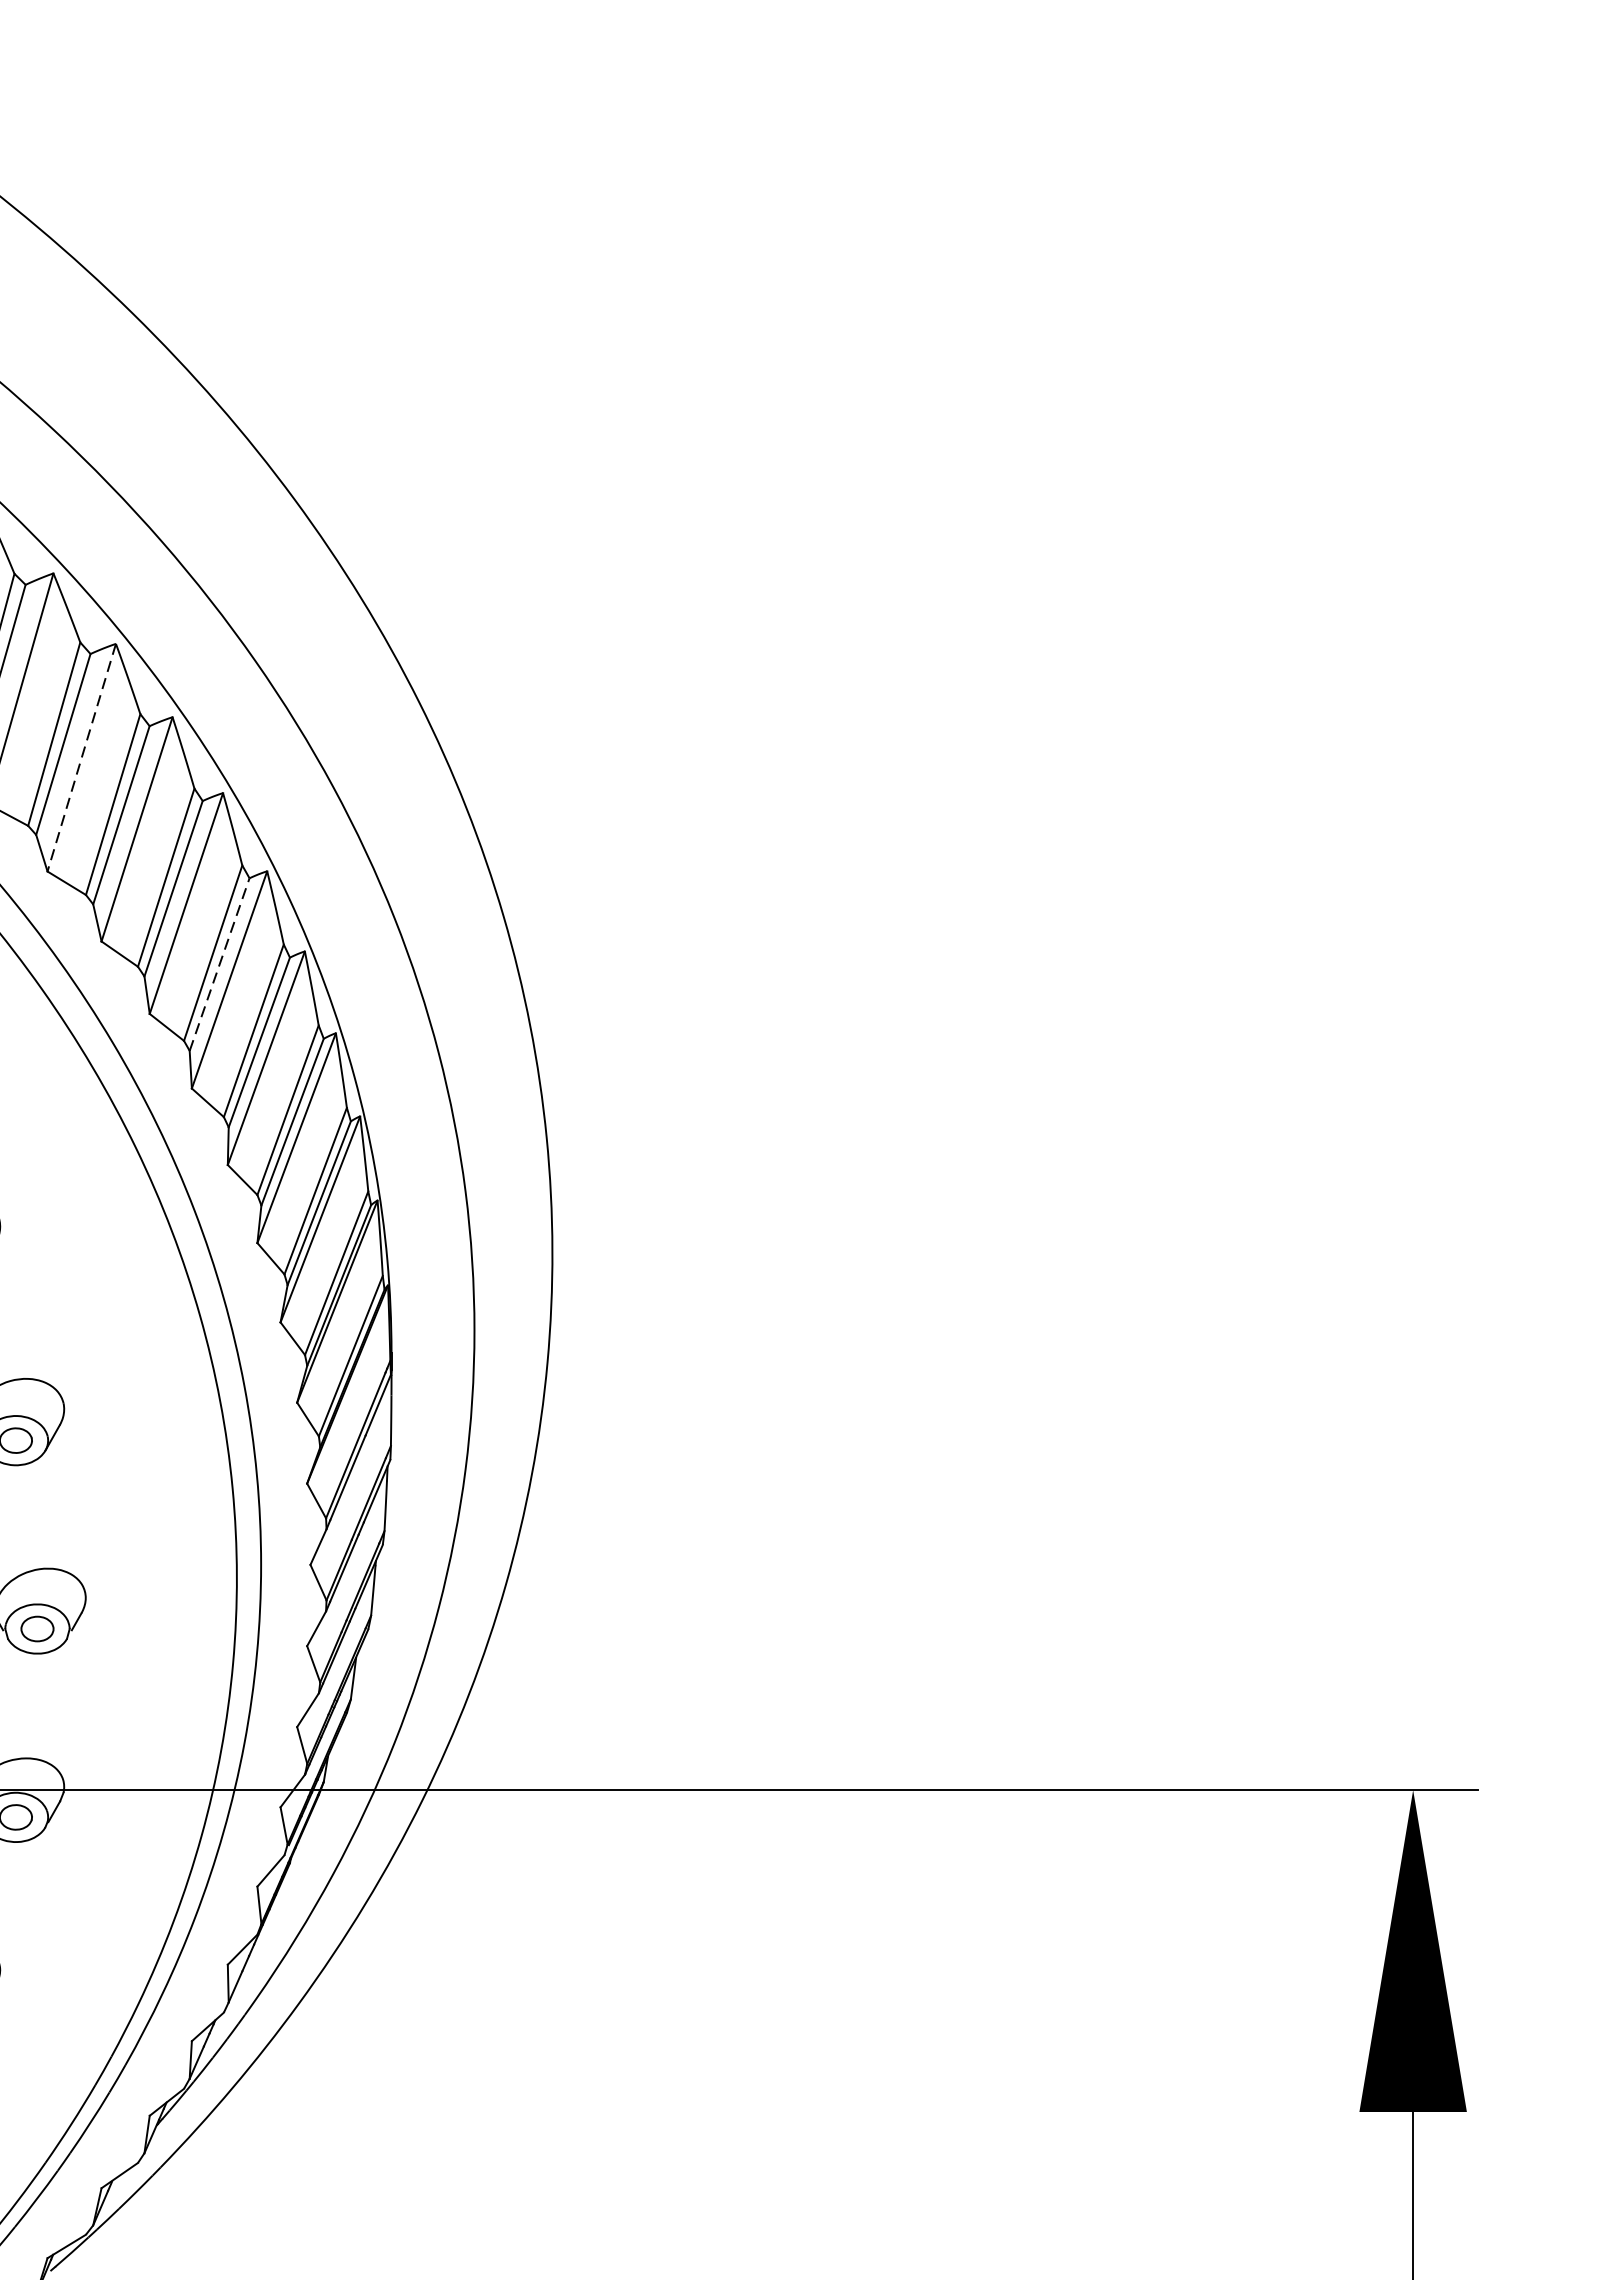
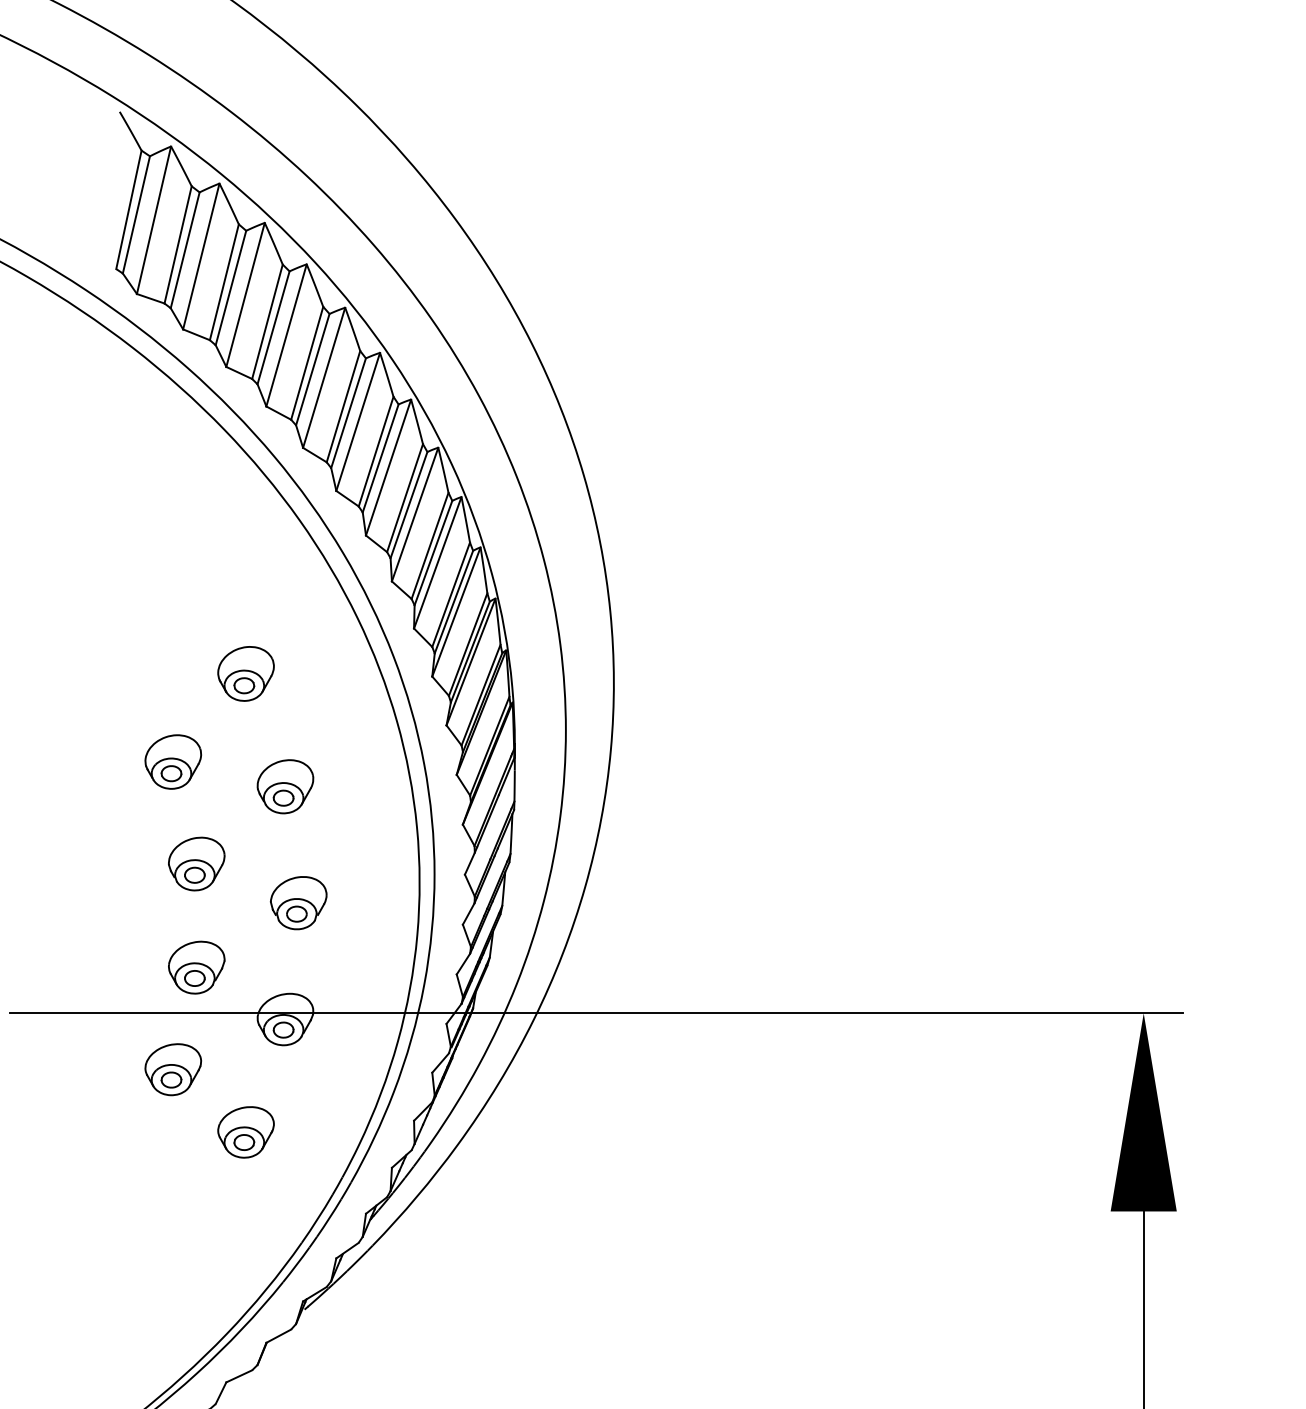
line: (82, 758) -> (324, 378), dashed -> solid
line: (220, 963) -> (409, 504), dashed -> solid

